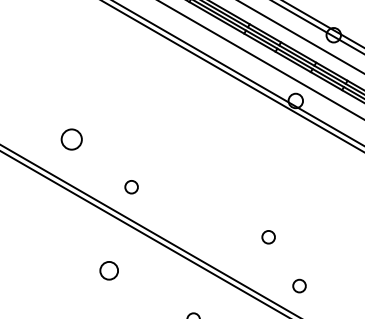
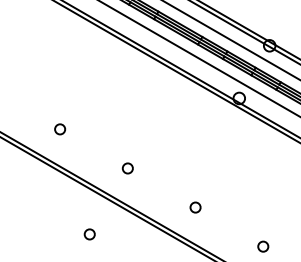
circle: (72, 139) -> (60, 129), size x0.62
circle: (131, 187) -> (127, 168), moved
circle: (268, 237) -> (195, 207), moved
circle: (108, 270) -> (89, 234), size x0.71
circle: (299, 285) -> (263, 246), moved

